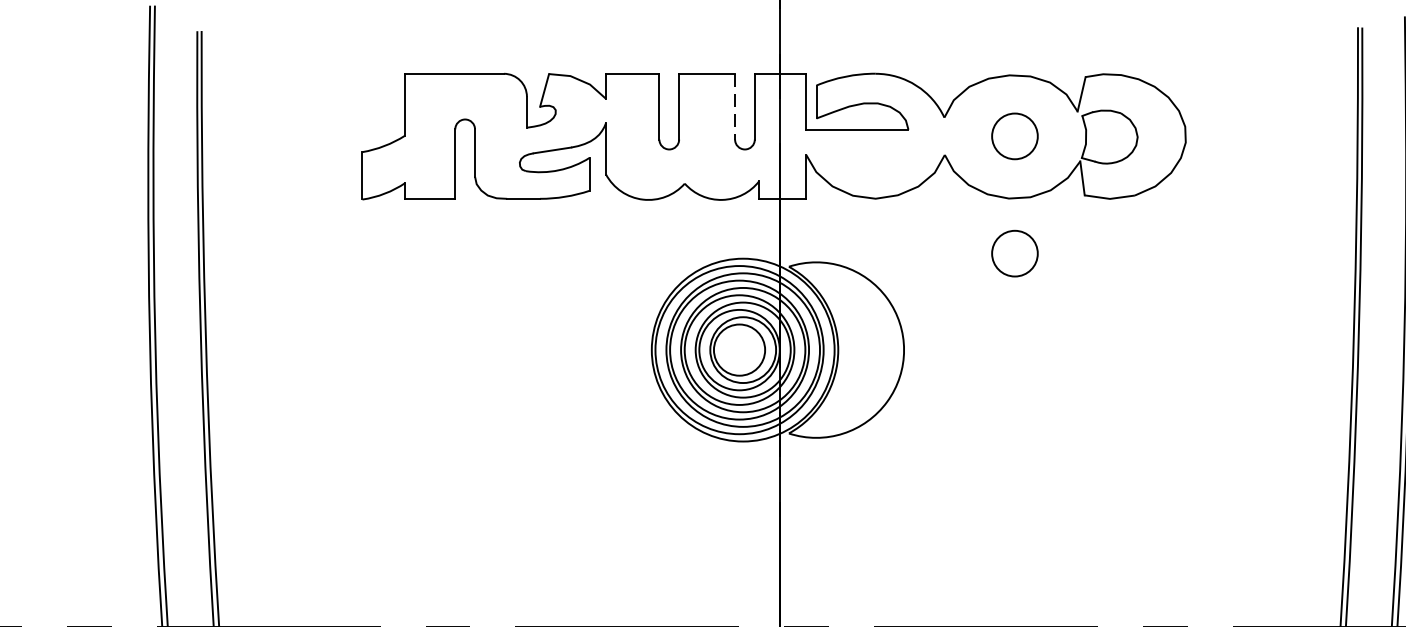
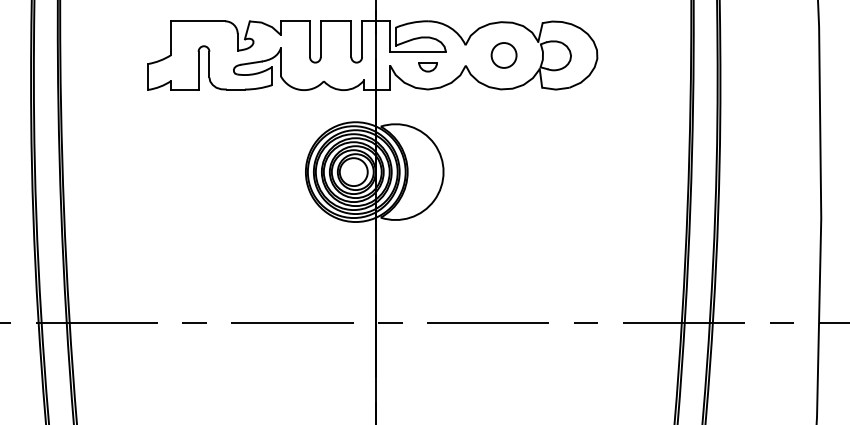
line: (735, 107) -> (351, 39), dashed -> solid
part: (874, 158) -> (427, 67), added
circle: (1013, 253) -> (503, 119), removed

